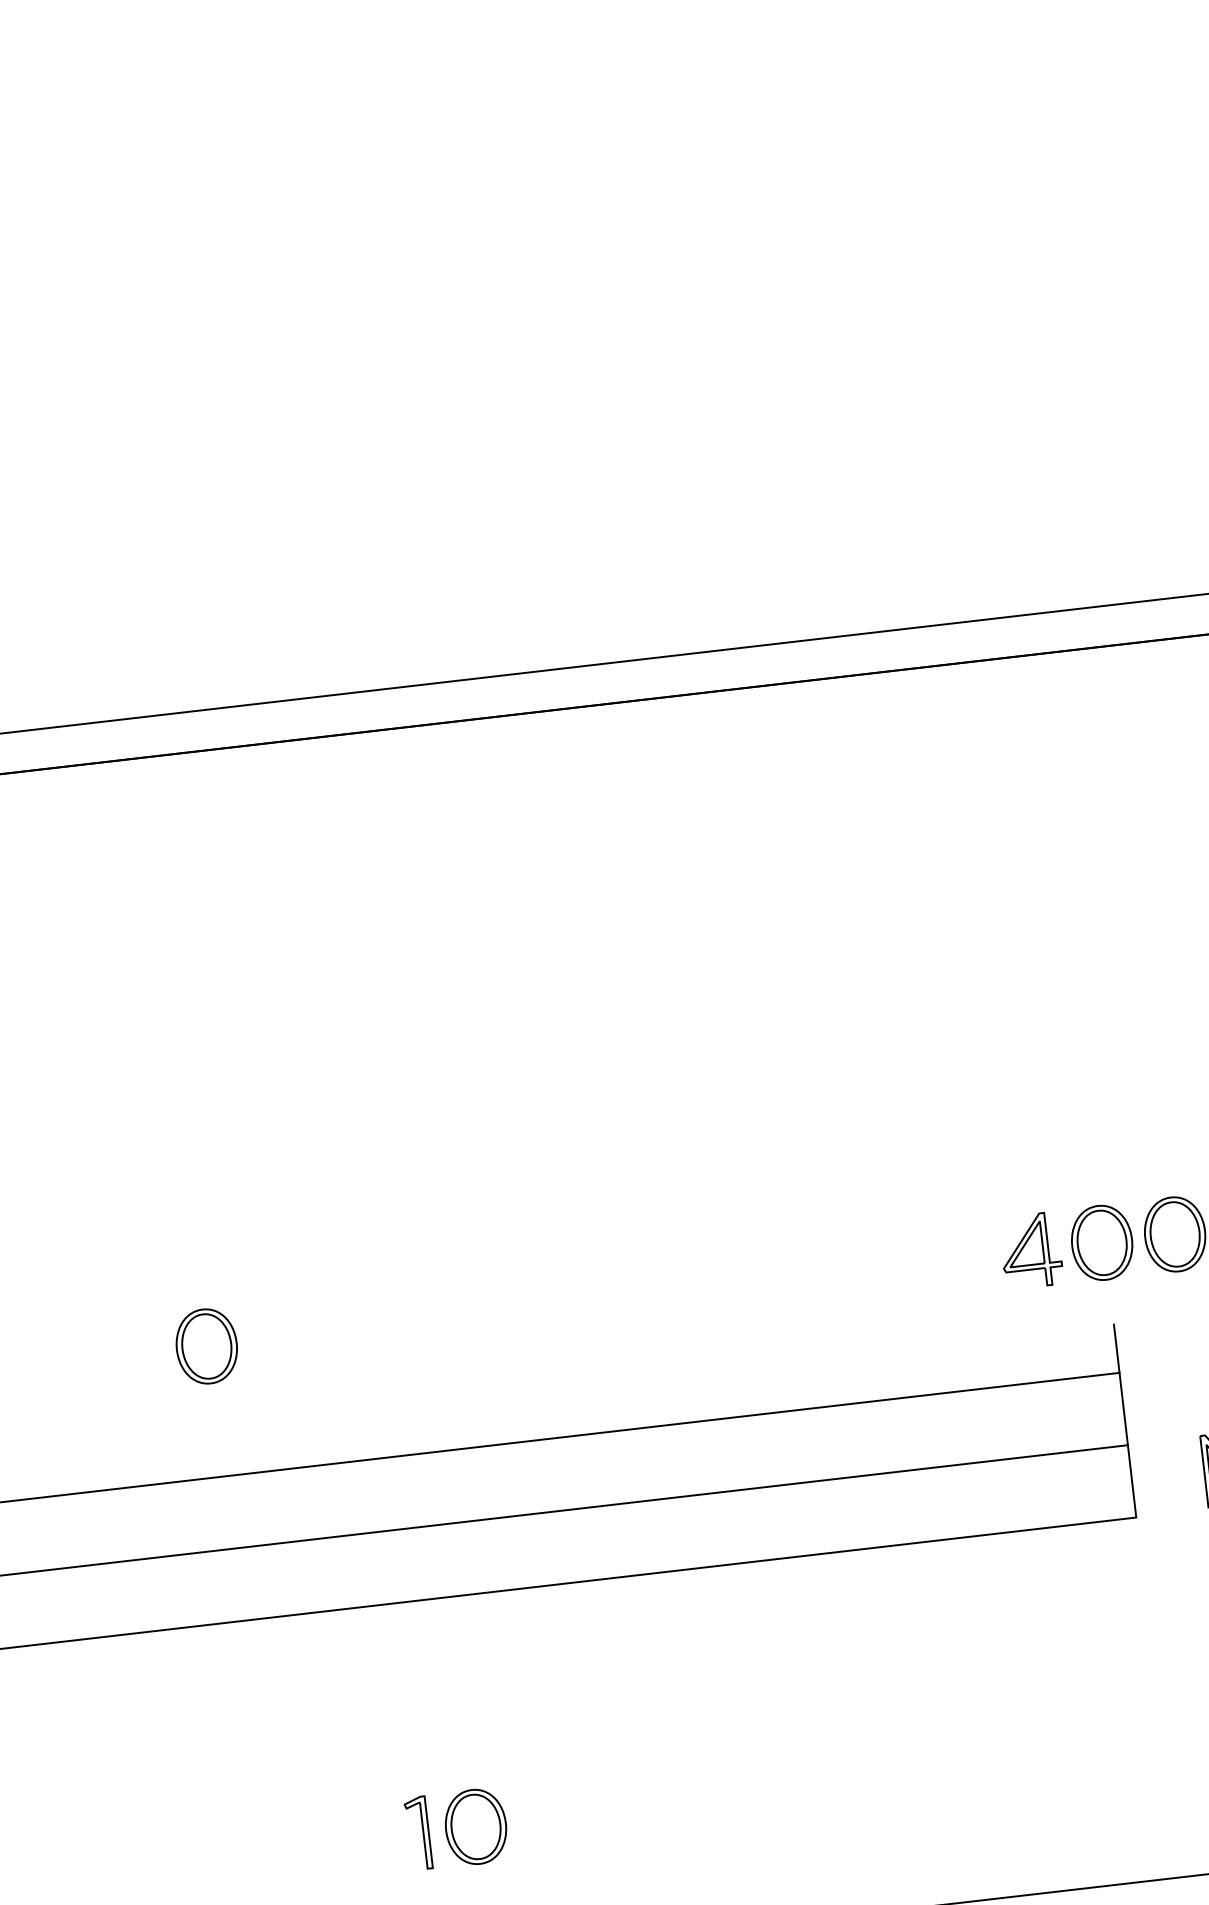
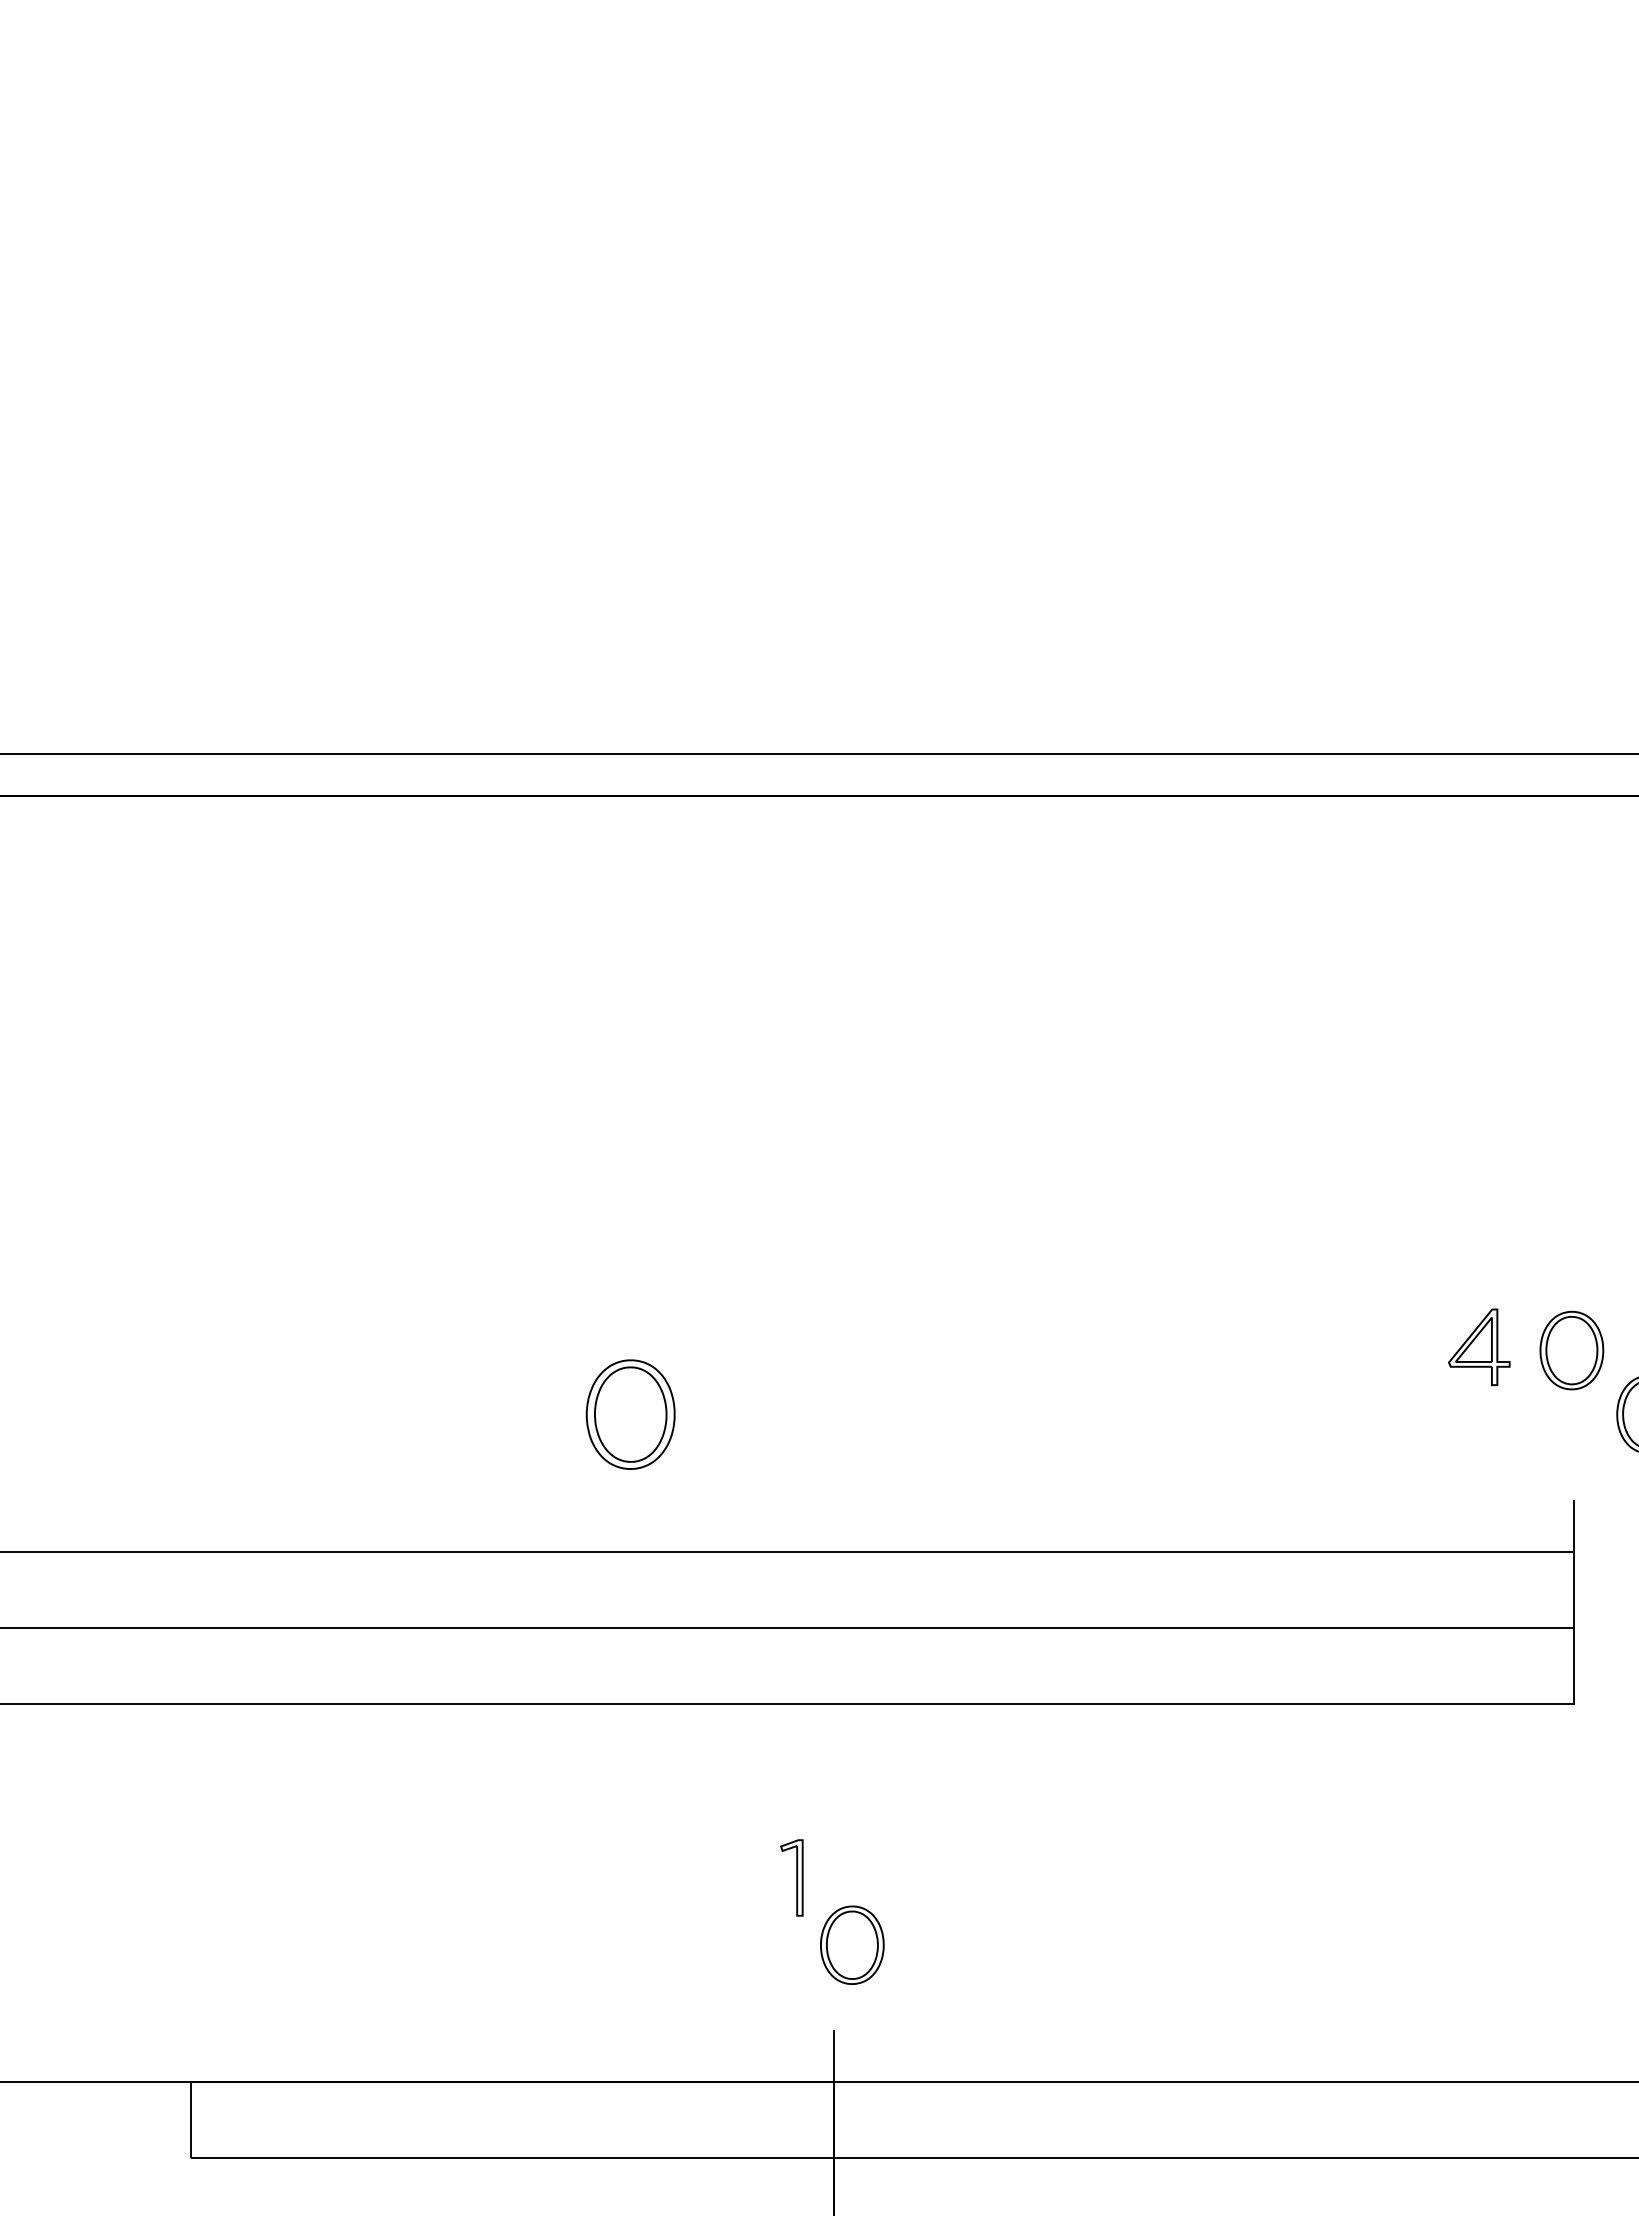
part: (1101, 1242) -> (1571, 1350), moved
part: (1031, 1250) -> (1479, 1346), moved
part: (206, 1346) -> (630, 1414), size x1.4
part: (418, 1832) -> (791, 1877), moved

